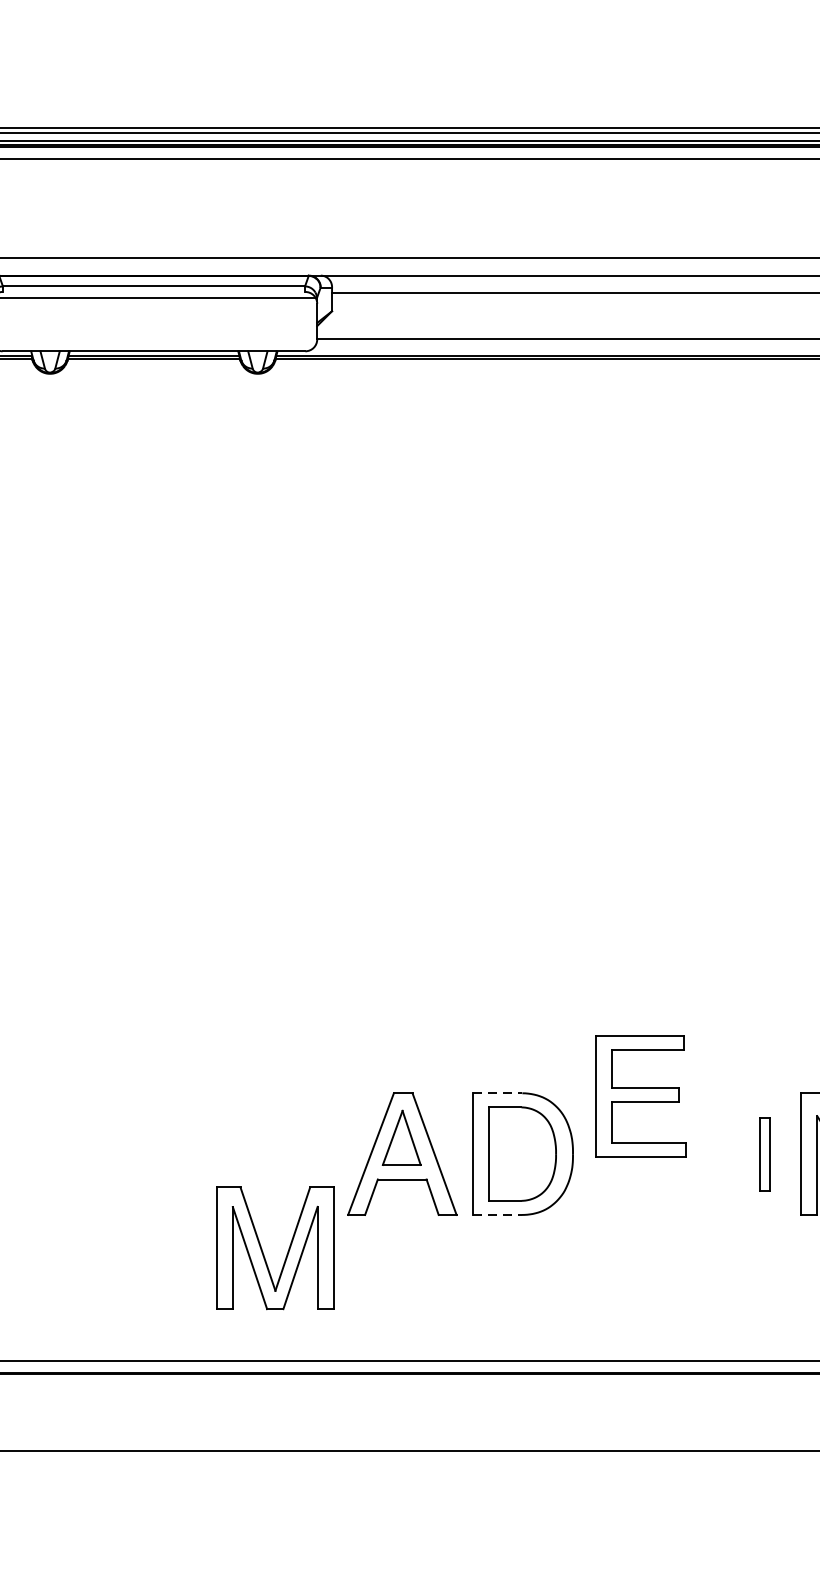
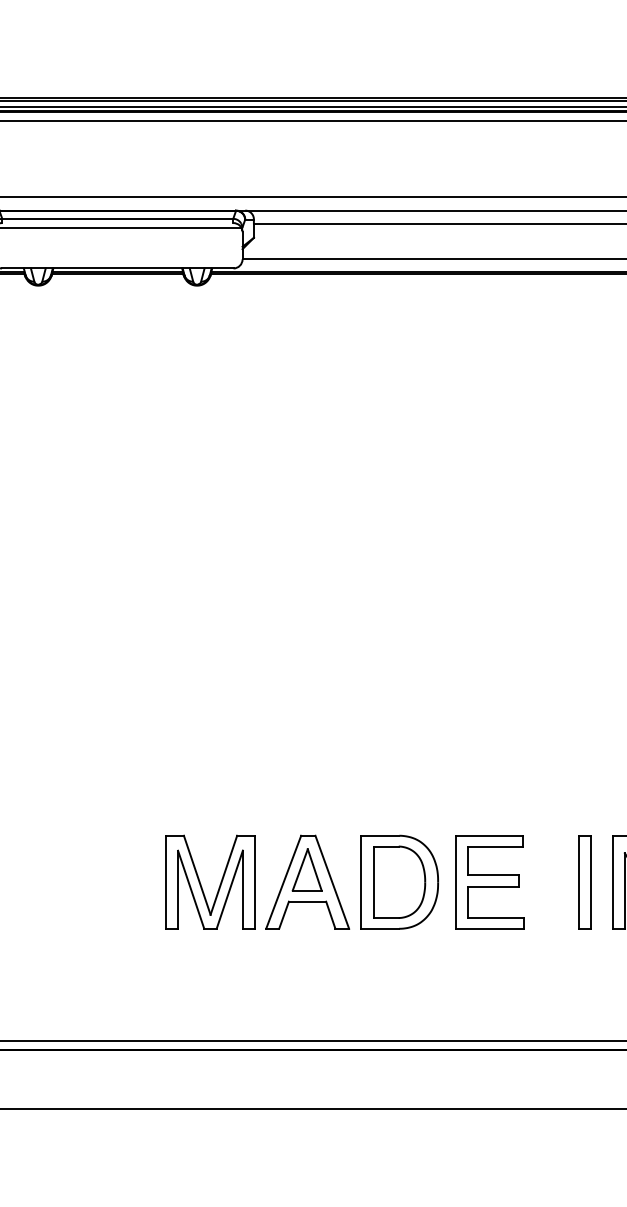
line: (497, 1092) -> (380, 835), dashed -> solid
part: (640, 1096) -> (489, 882), moved
part: (764, 1154) -> (584, 882), size x1.67
line: (497, 1214) -> (380, 928), dashed -> solid
part: (263, 1251) -> (201, 884), moved

